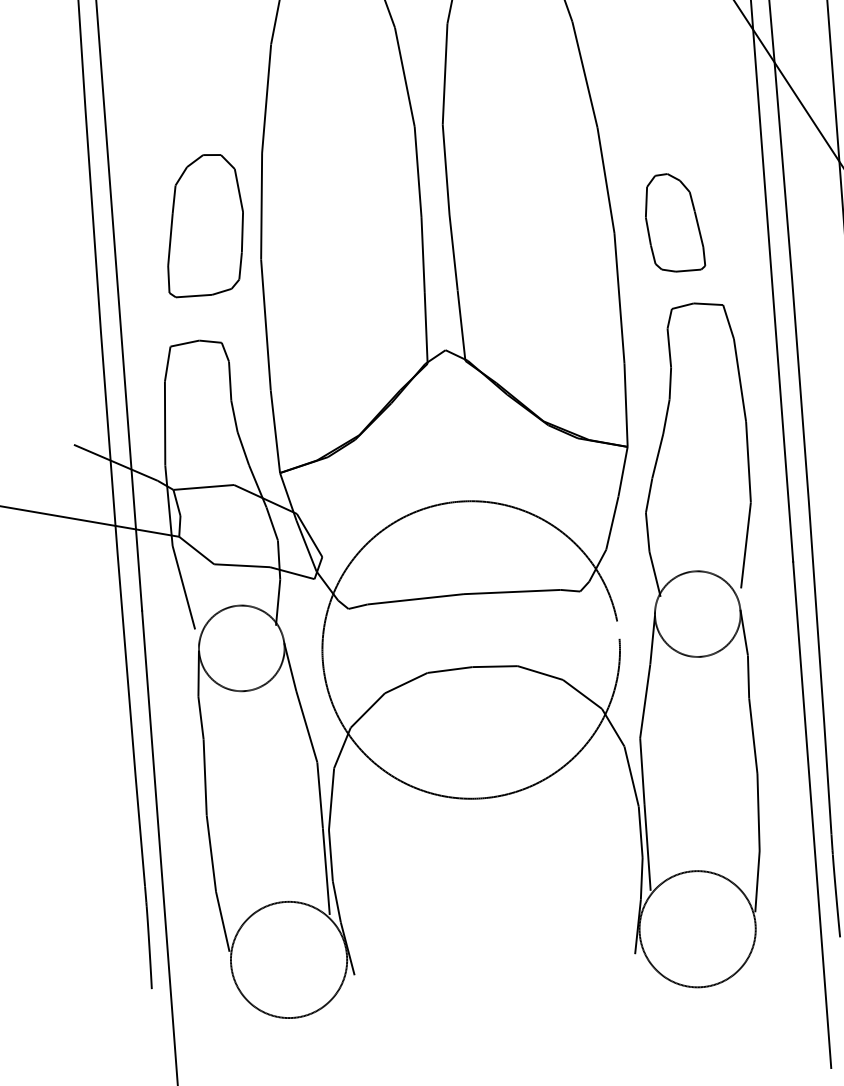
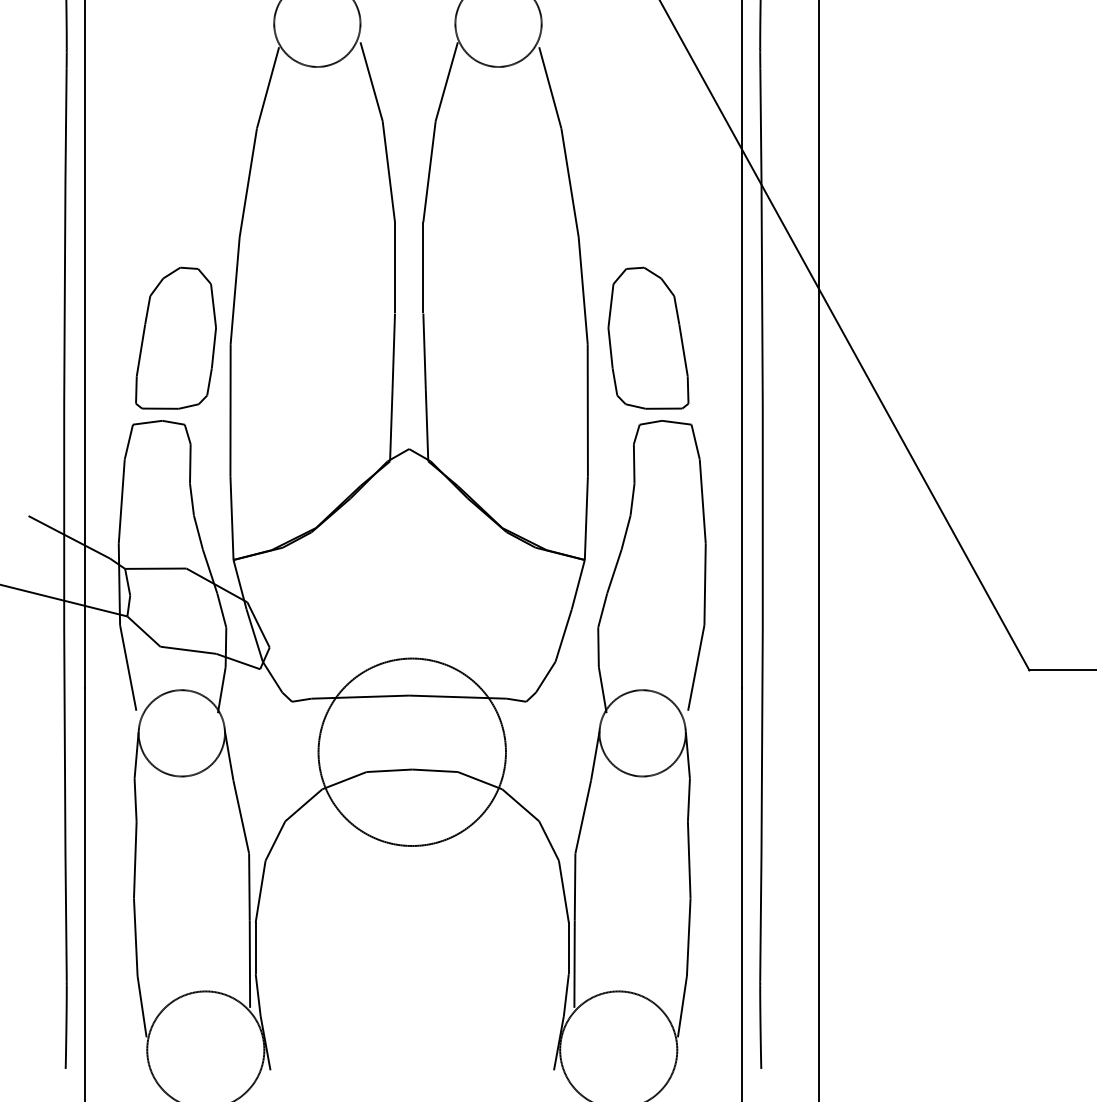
part: (674, 222) -> (648, 337), size x1.43
part: (203, 224) -> (175, 337), moved
circle: (470, 649) -> (411, 751), size x0.62

